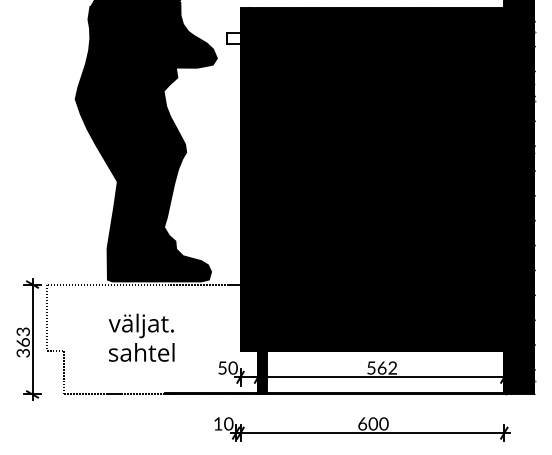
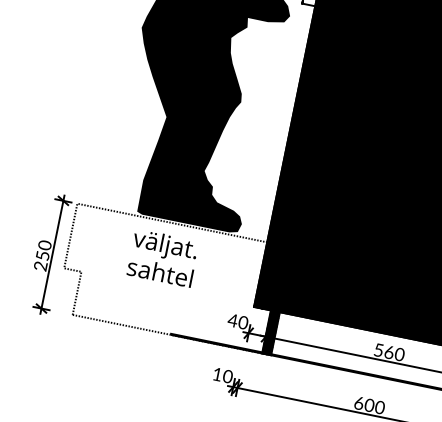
text: (141, 337) -> (163, 257), moved
text: (22, 342) -> (42, 255), 363 -> 250
text: (222, 367) -> (233, 320), 50 -> 40
text: (392, 368) -> (399, 354), 562 -> 560

